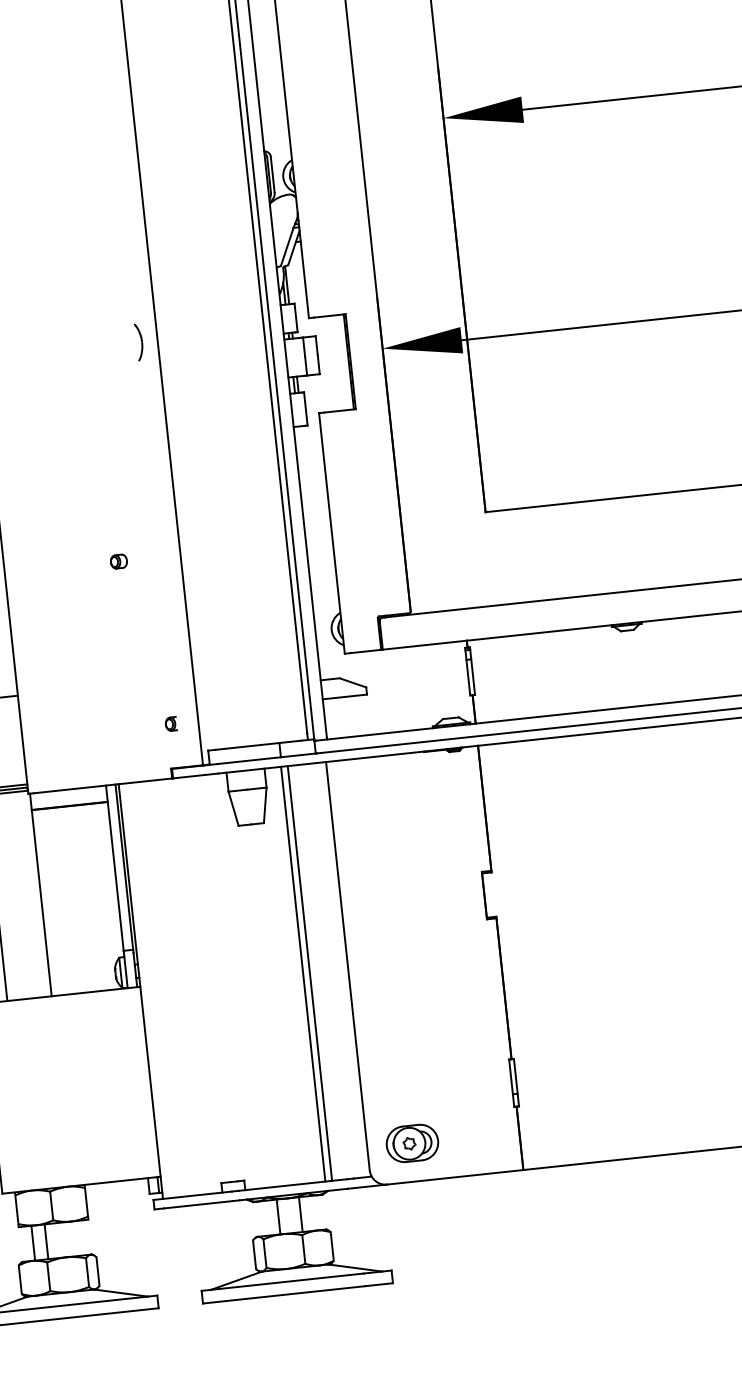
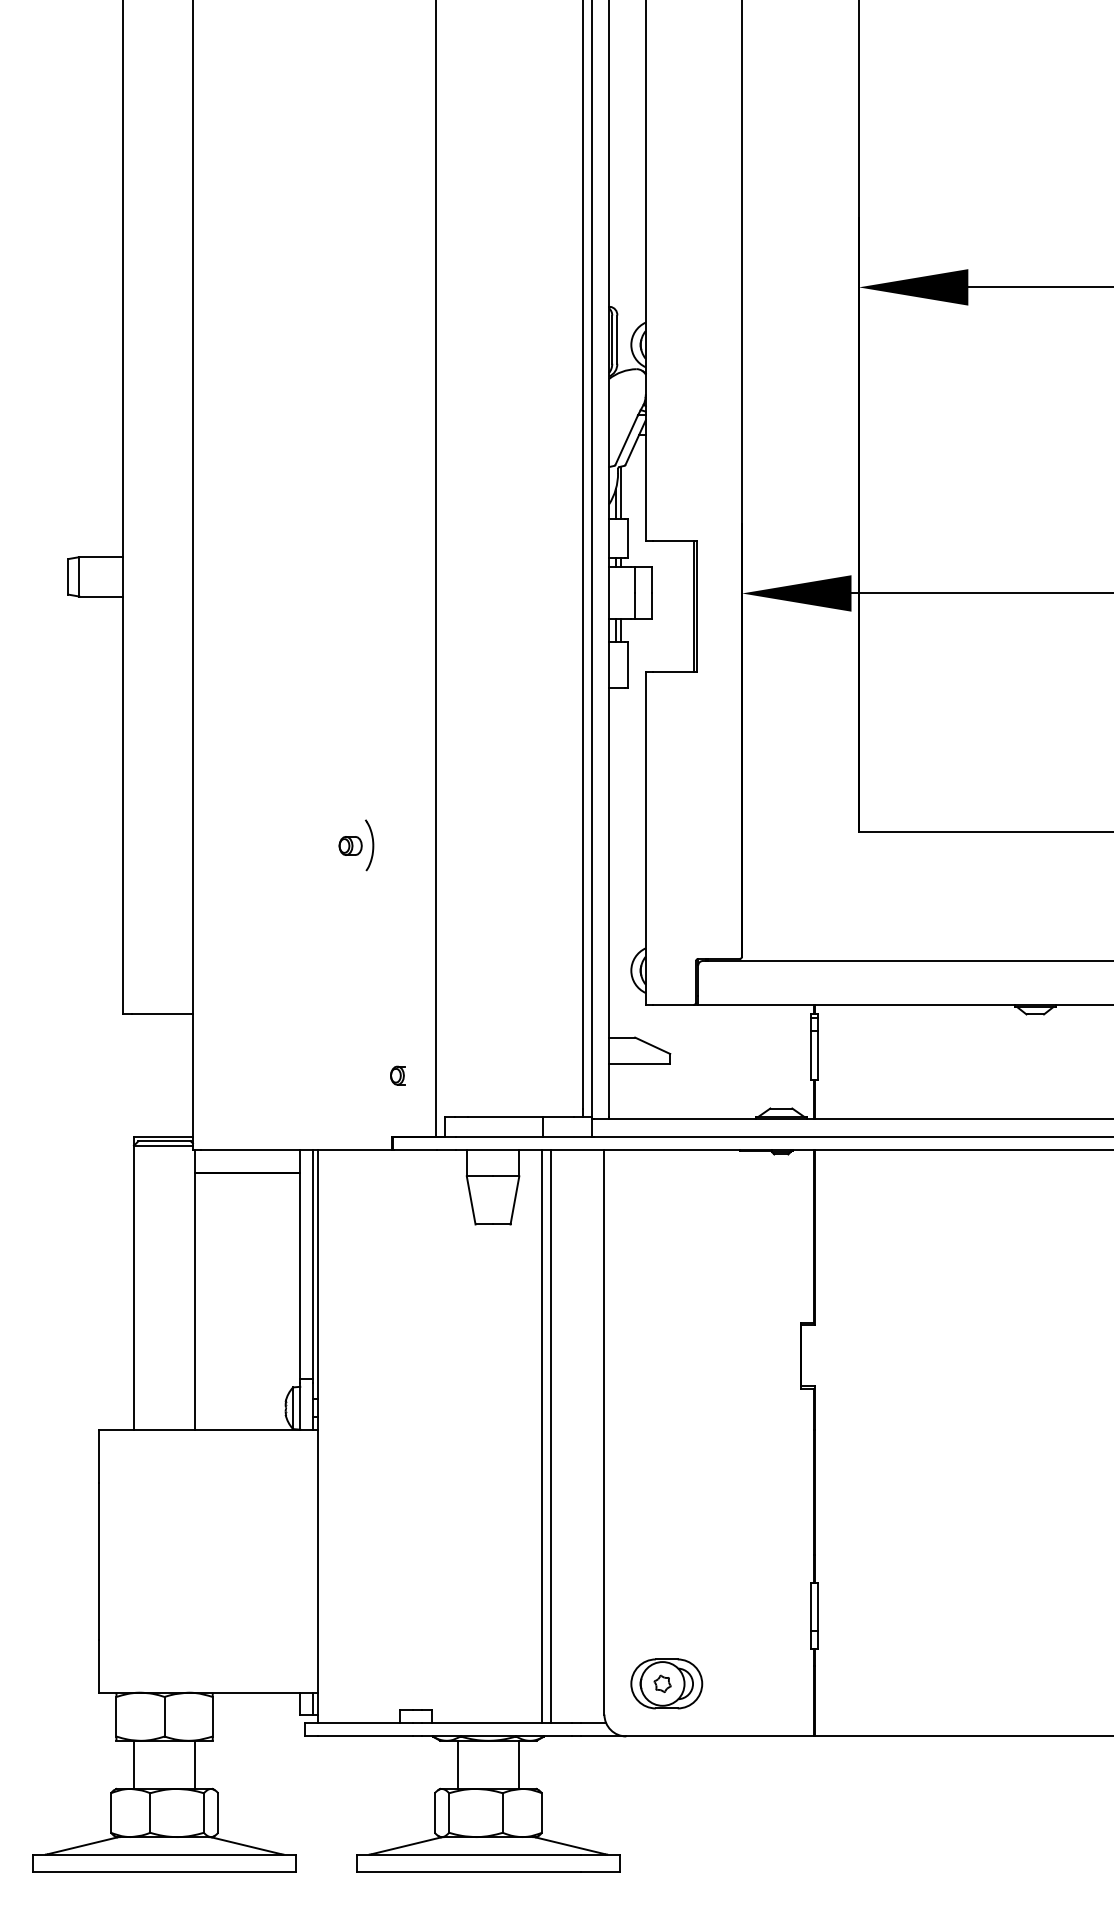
part: (139, 342) -> (369, 845), moved
line: (300, 1214) -> (457, 1764), moved
line: (278, 1216) -> (519, 1764), moved
line: (46, 1241) -> (195, 1764), moved

